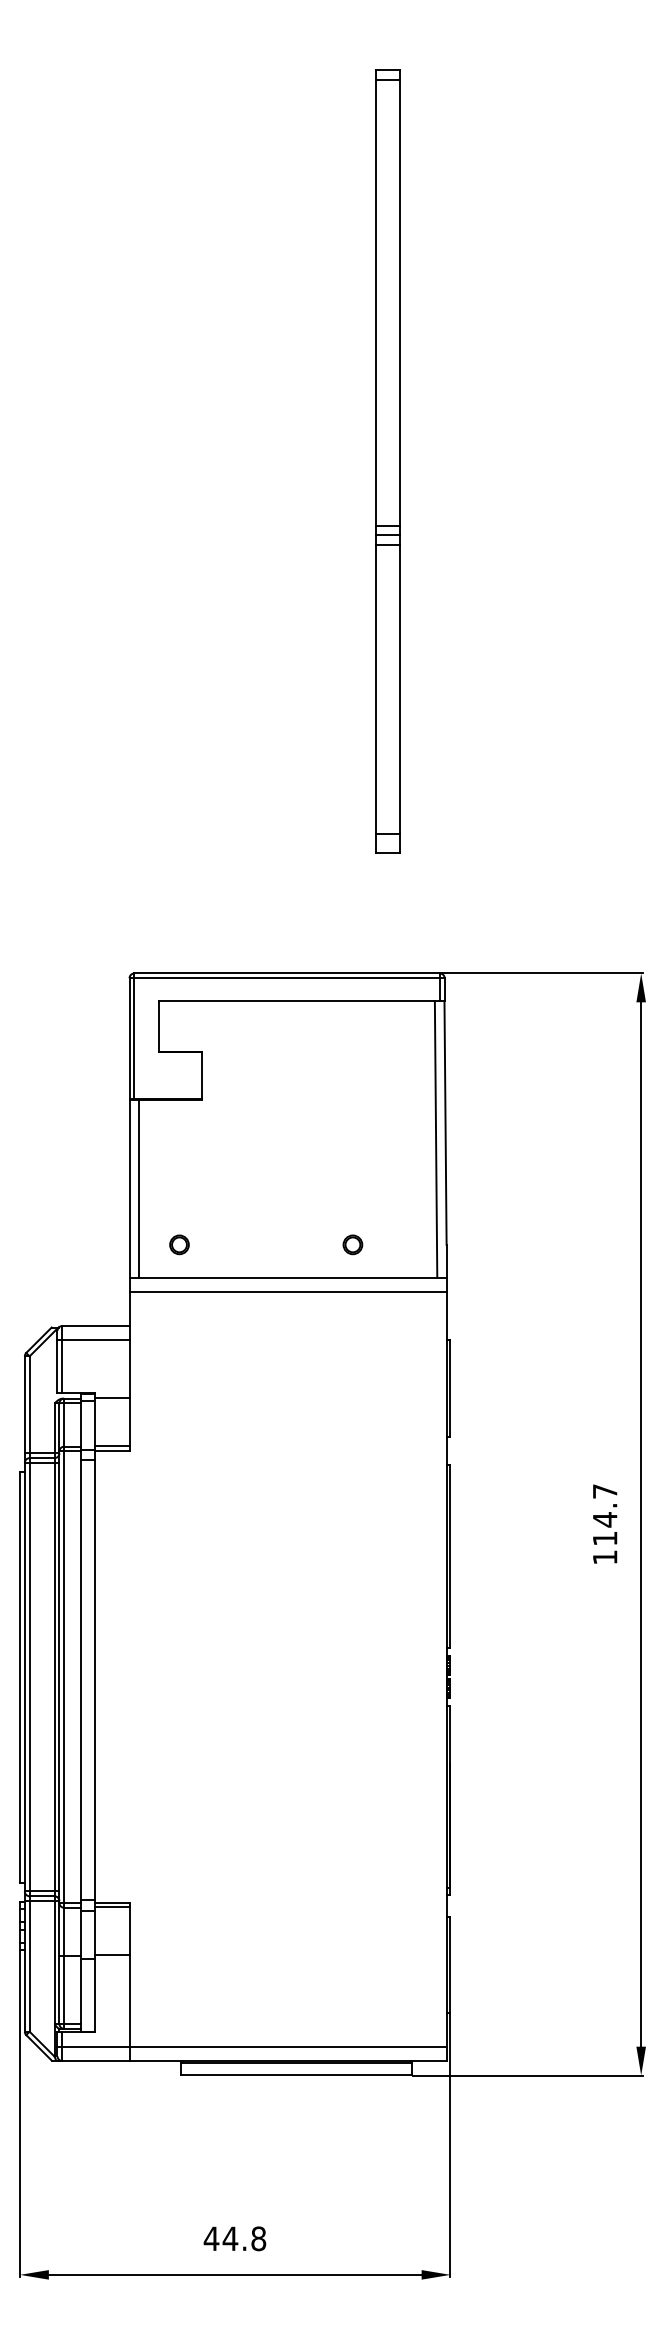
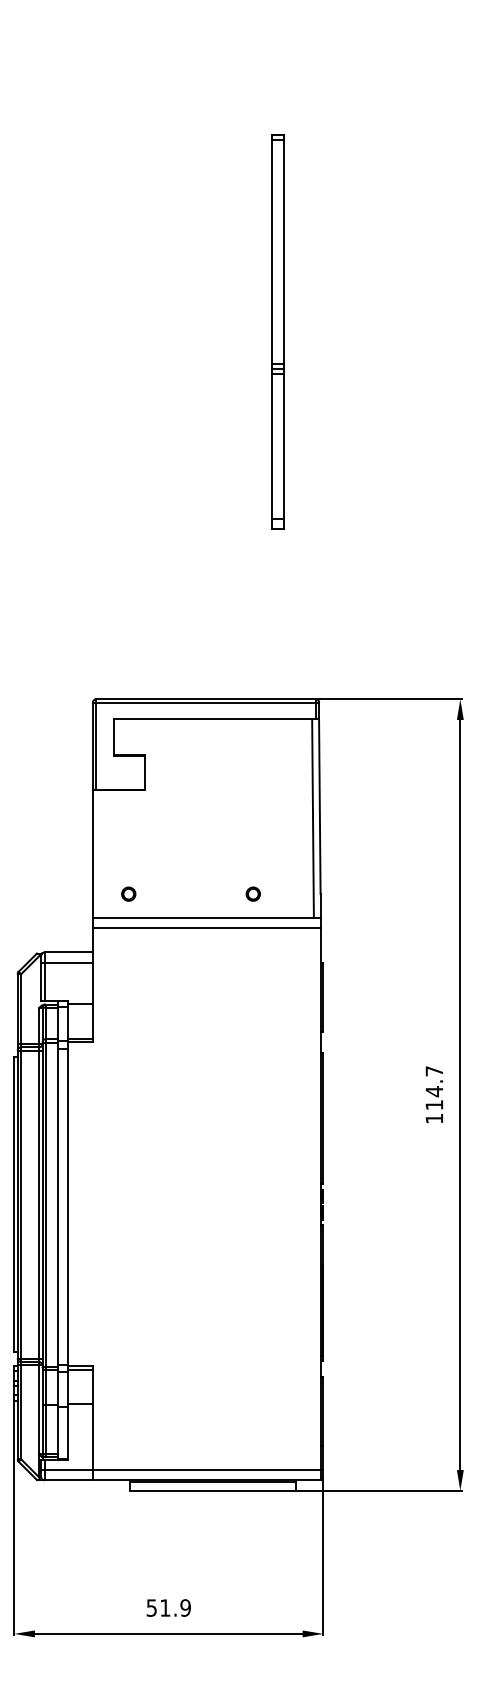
part: (387, 461) -> (278, 331), size x0.7
line: (138, 1188) -> (99, 853), removed
text: (234, 2238) -> (168, 1607), 44.8 -> 51.9

